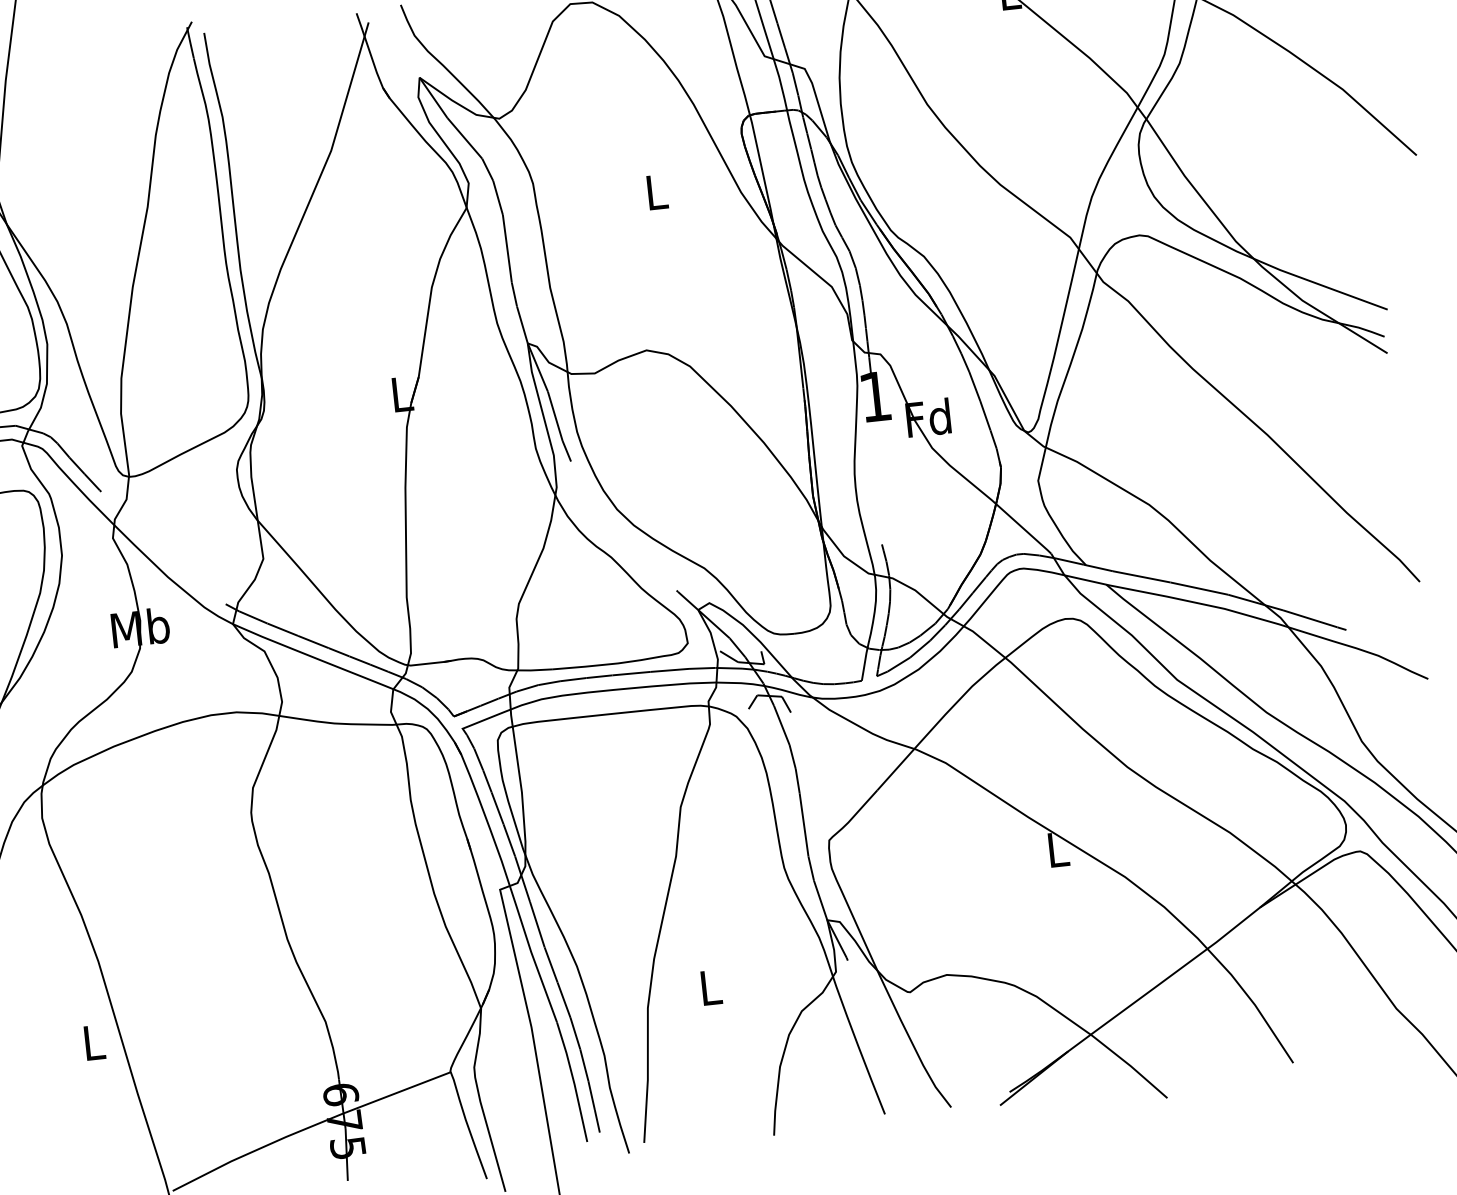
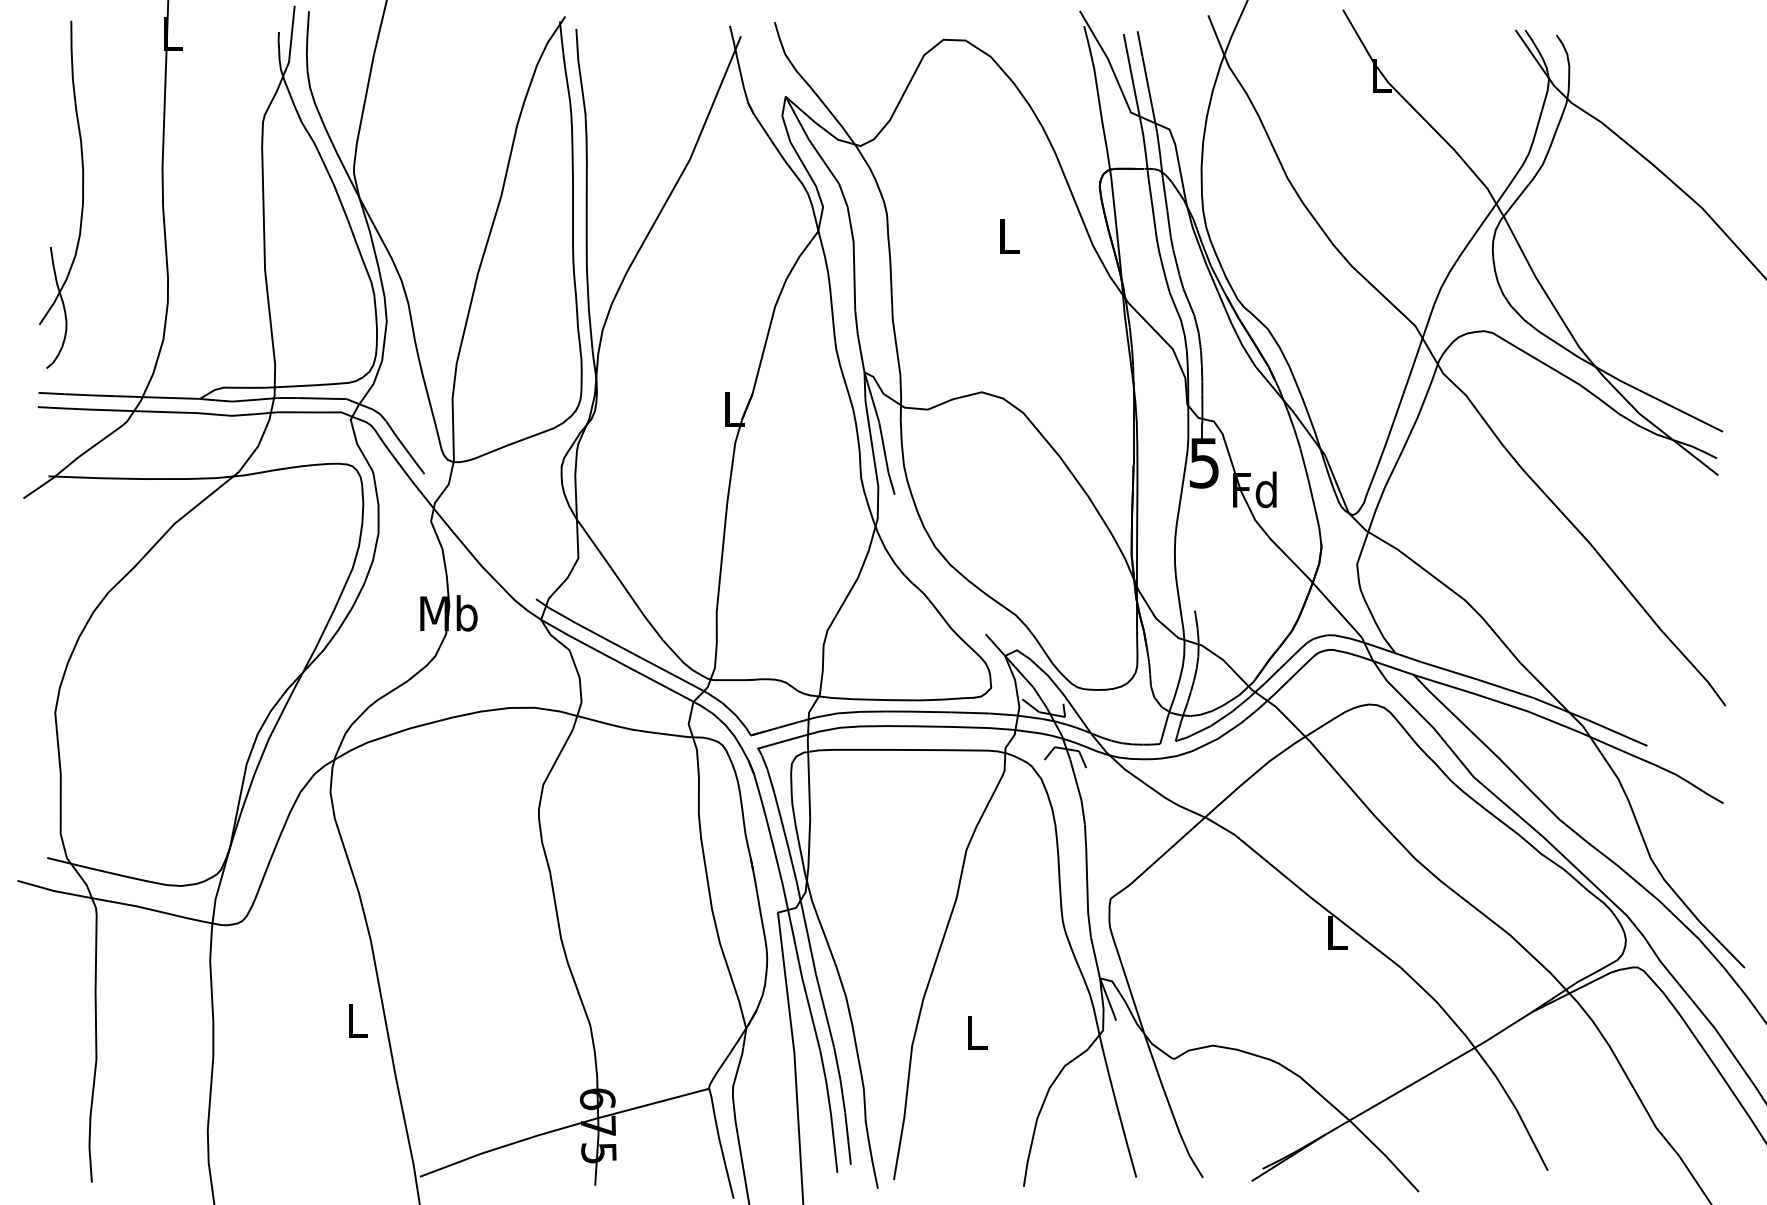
text: (874, 397) -> (1203, 463), 1 -> 5

